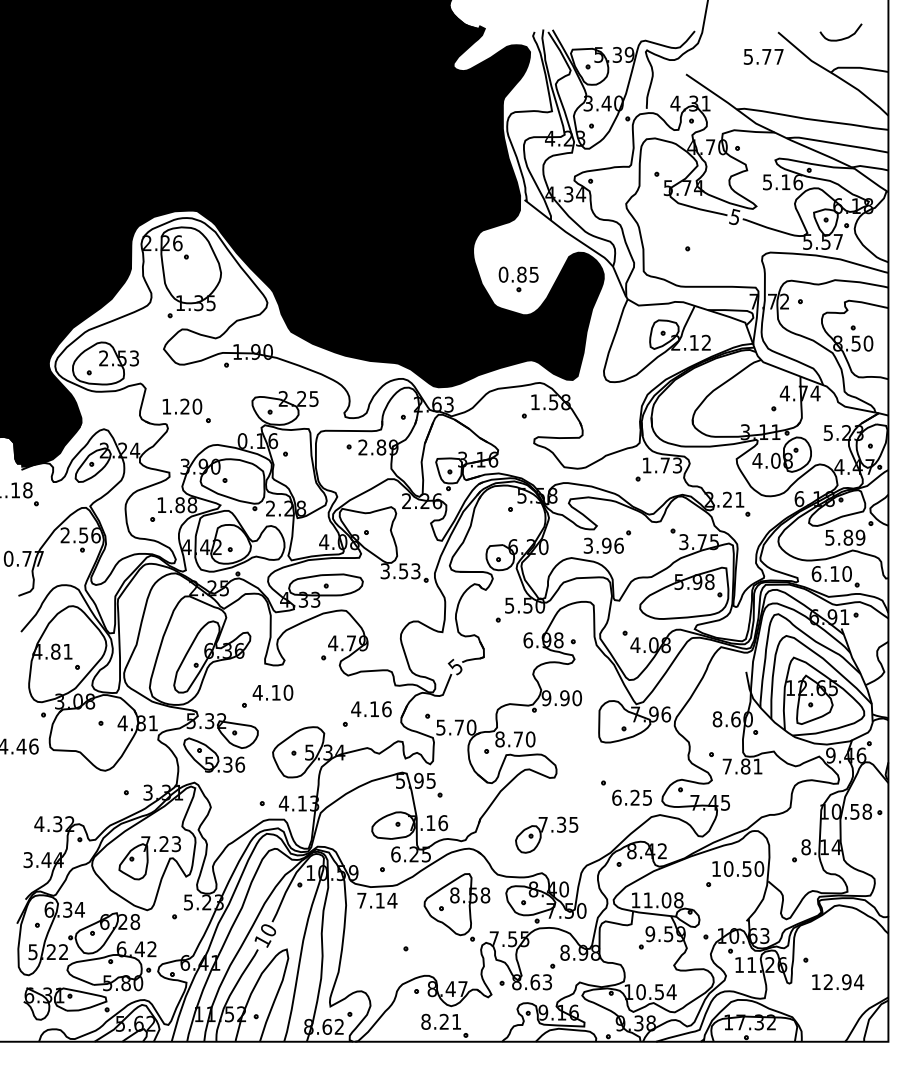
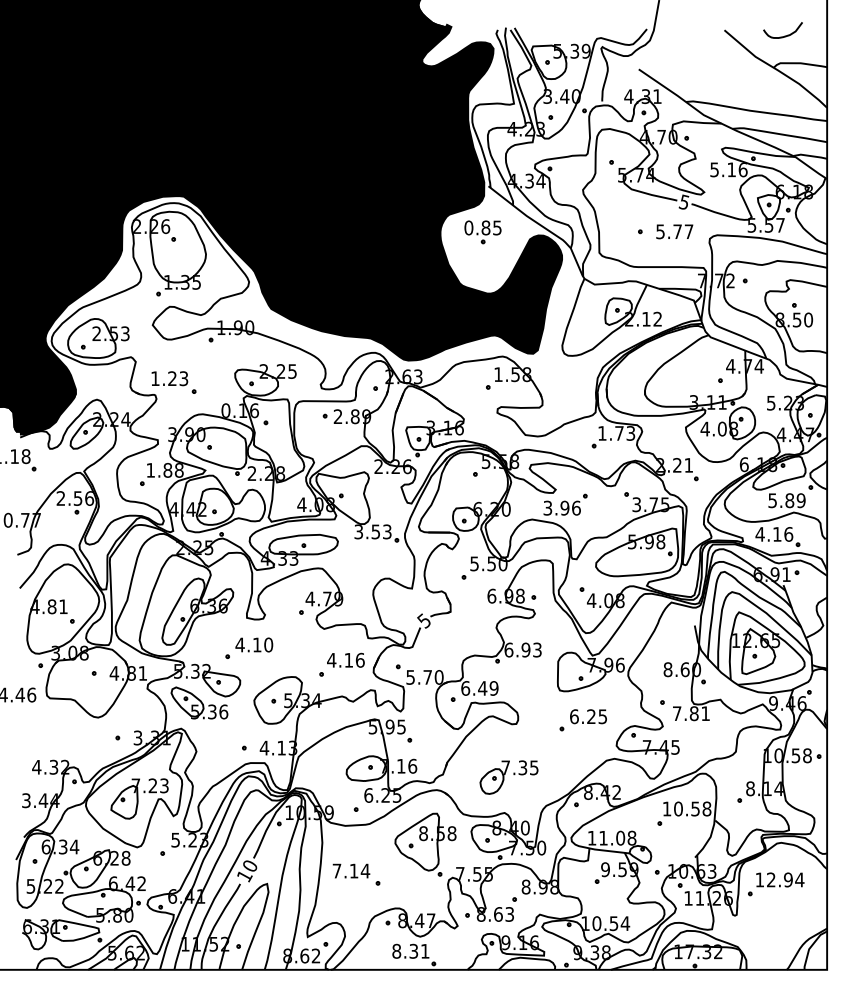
text: (763, 56) -> (674, 231), moved
part: (518, 279) -> (482, 232), moved
text: (197, 406) -> (184, 378), 1.20 -> 1.23
text: (831, 573) -> (774, 533), 6.10 -> 4.16
text: (561, 698) -> (522, 650), 9.90 -> 6.93
text: (515, 739) -> (480, 688), 8.70 -> 6.49
text: (631, 797) -> (587, 716), moved
text: (759, 868) -> (707, 808), 10.50 -> 10.58
text: (377, 900) -> (351, 870), moved
text: (838, 982) -> (780, 880), moved
text: (443, 1021) -> (413, 950), 8.21 -> 8.31

